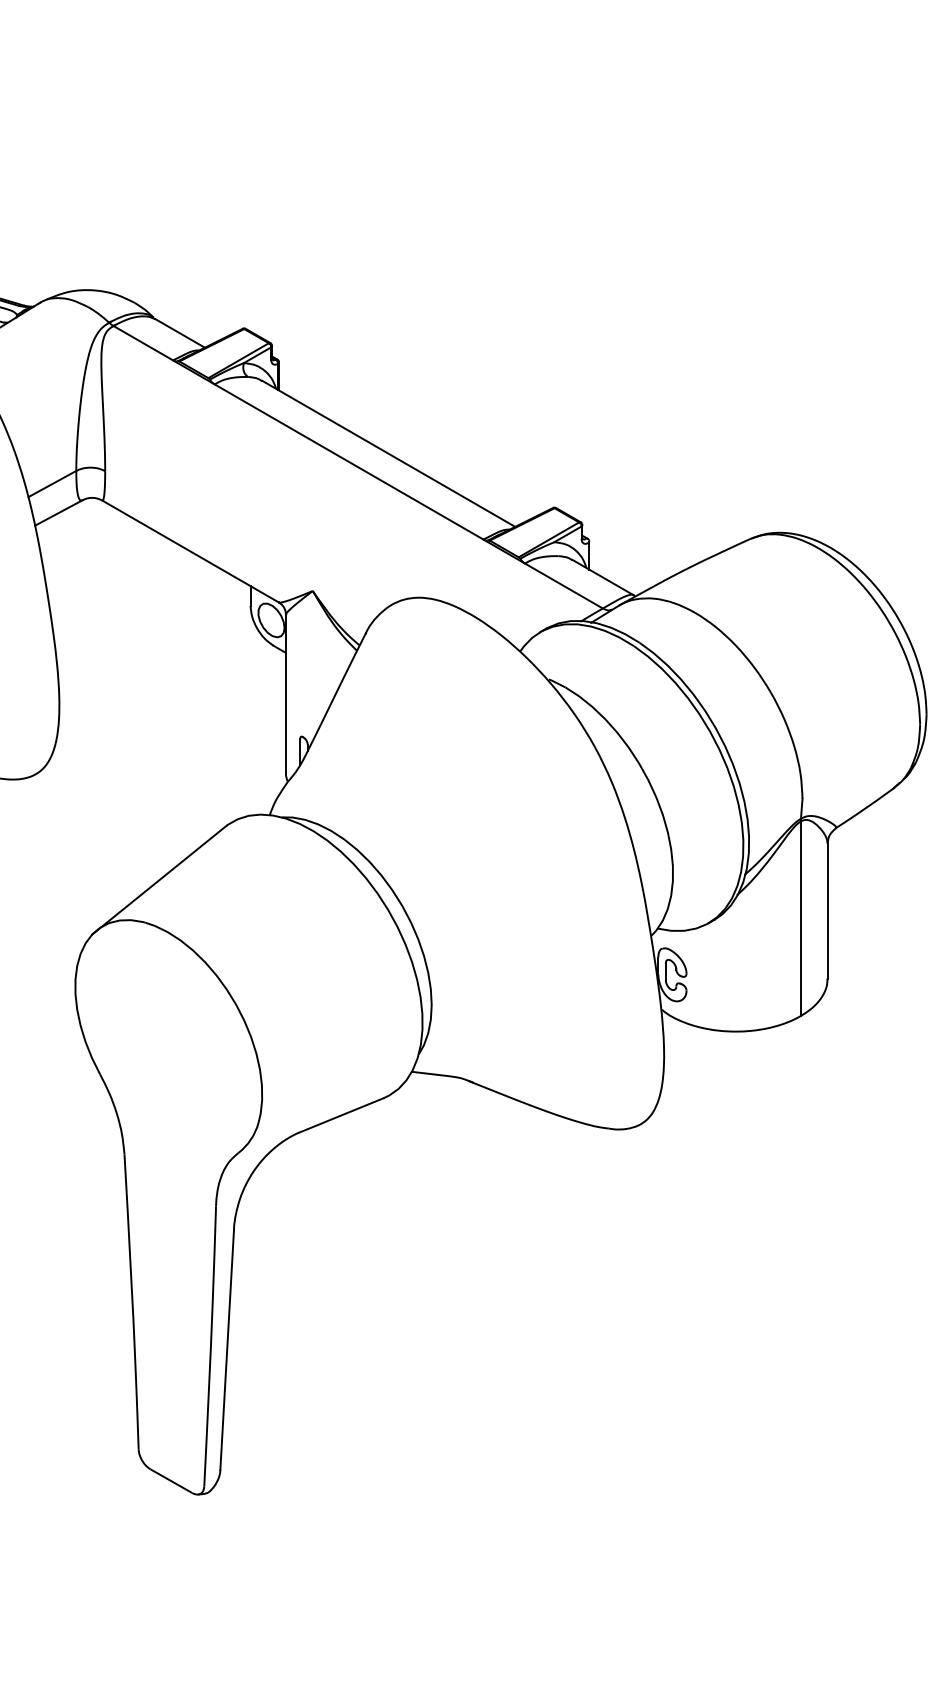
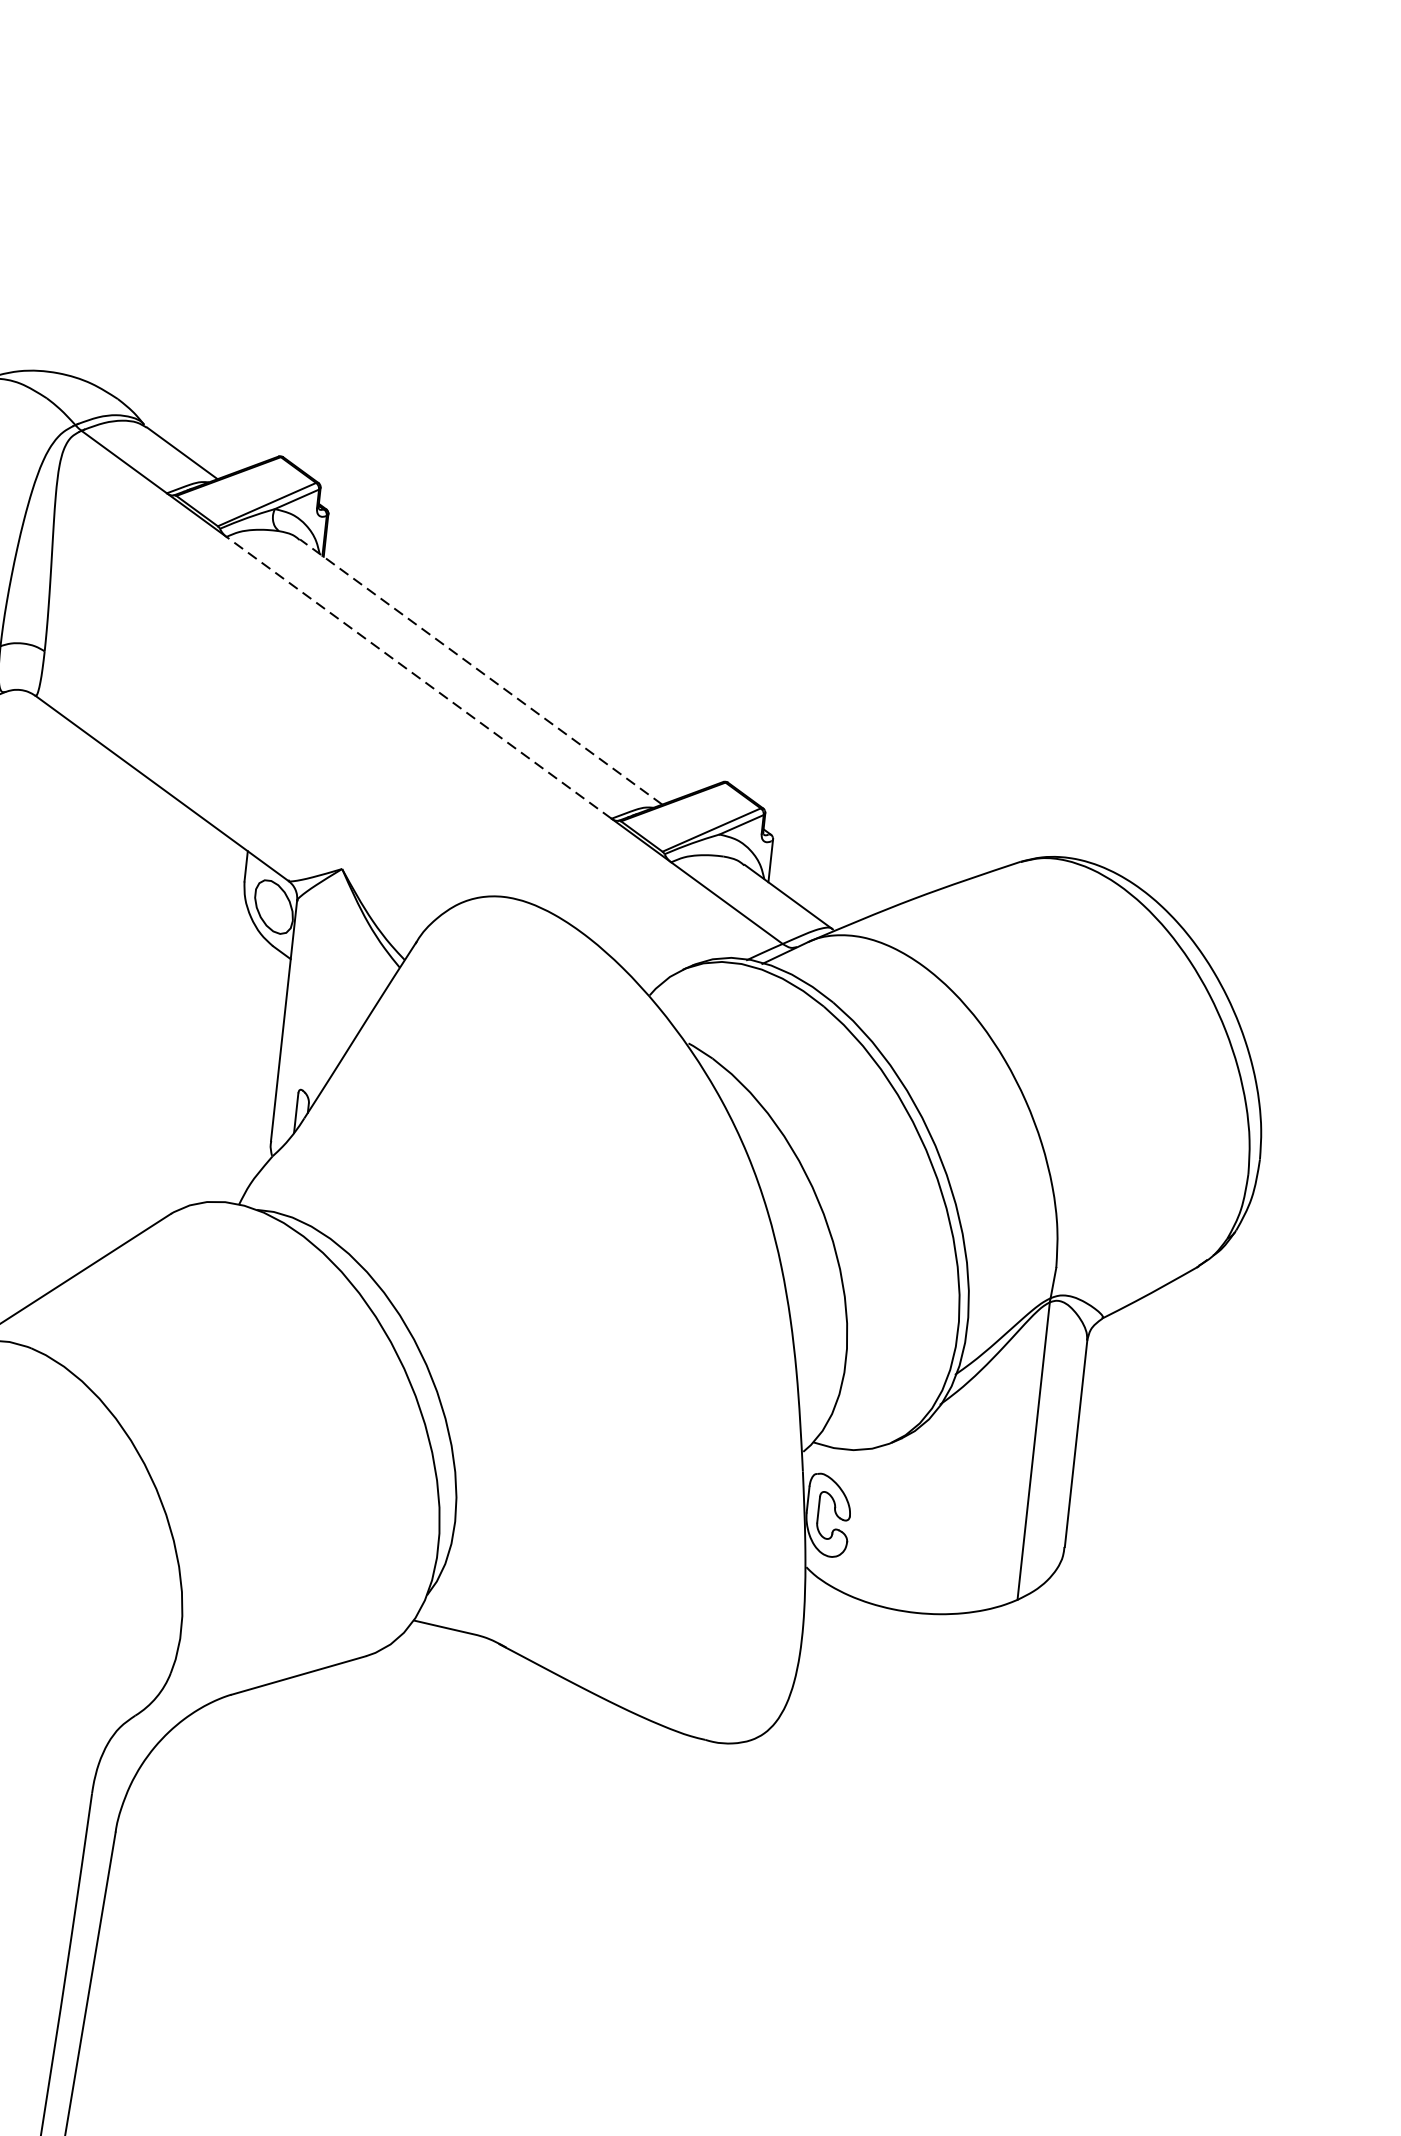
line: (388, 453) -> (480, 671), solid -> dashed
line: (348, 461) -> (418, 676), solid -> dashed

